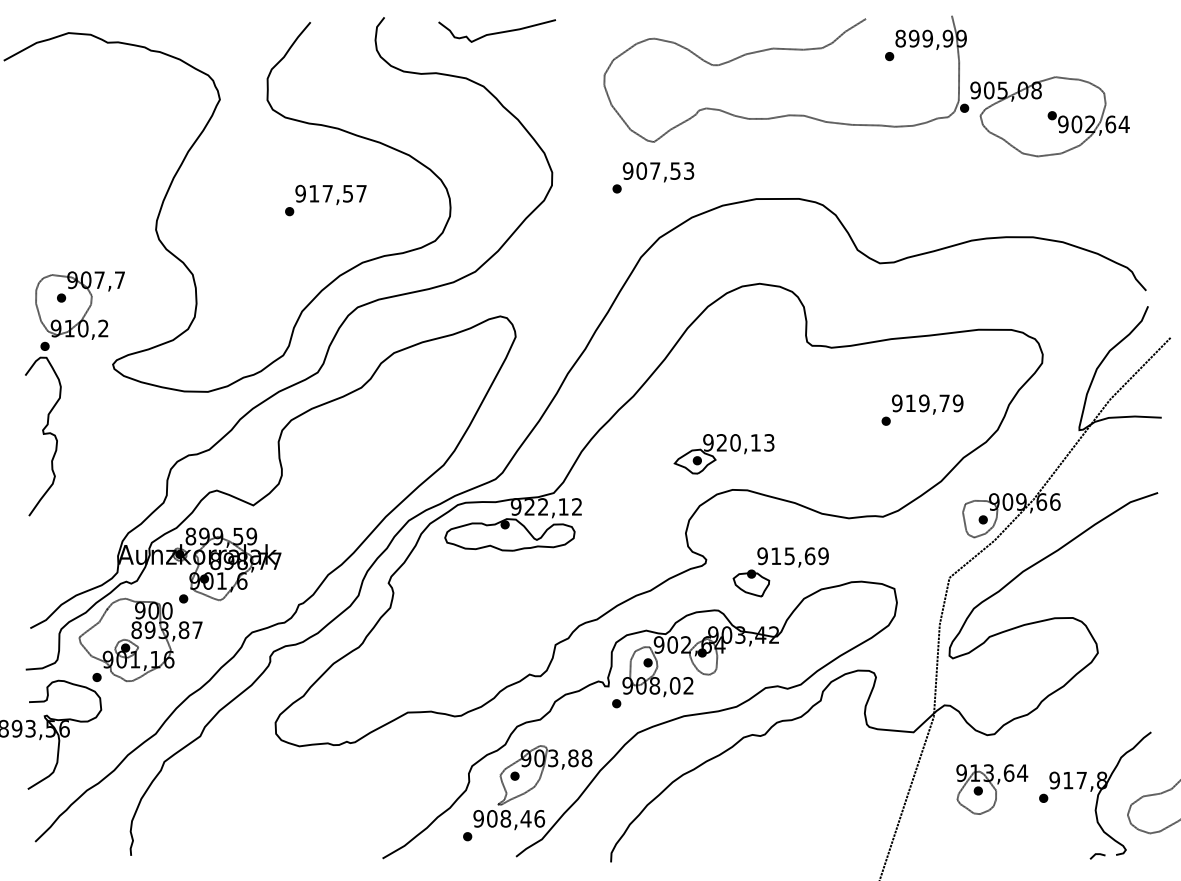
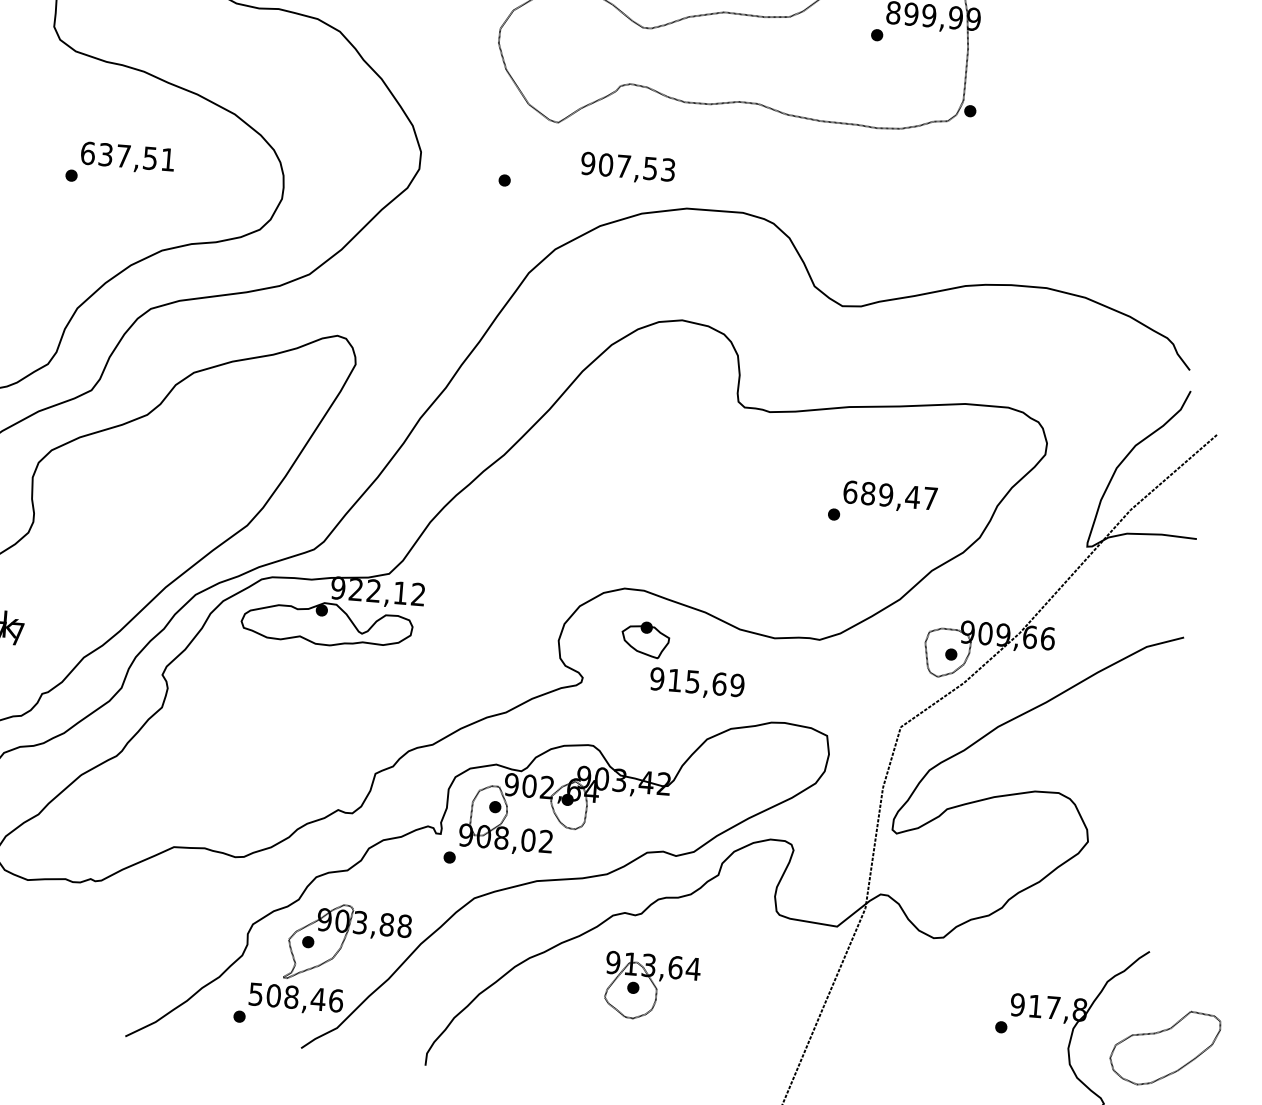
part: (1049, 116) -> (1081, 130), removed
text: (658, 172) -> (627, 168), moved
text: (330, 193) -> (127, 156), 917,57 -> 637,51
text: (927, 403) -> (890, 495), 919,79 -> 689,47
part: (723, 454) -> (616, 541), removed
part: (751, 583) -> (645, 640), moved
part: (992, 789) -> (652, 987), moved
text: (478, 818) -> (255, 993), 908,46 -> 508,46

